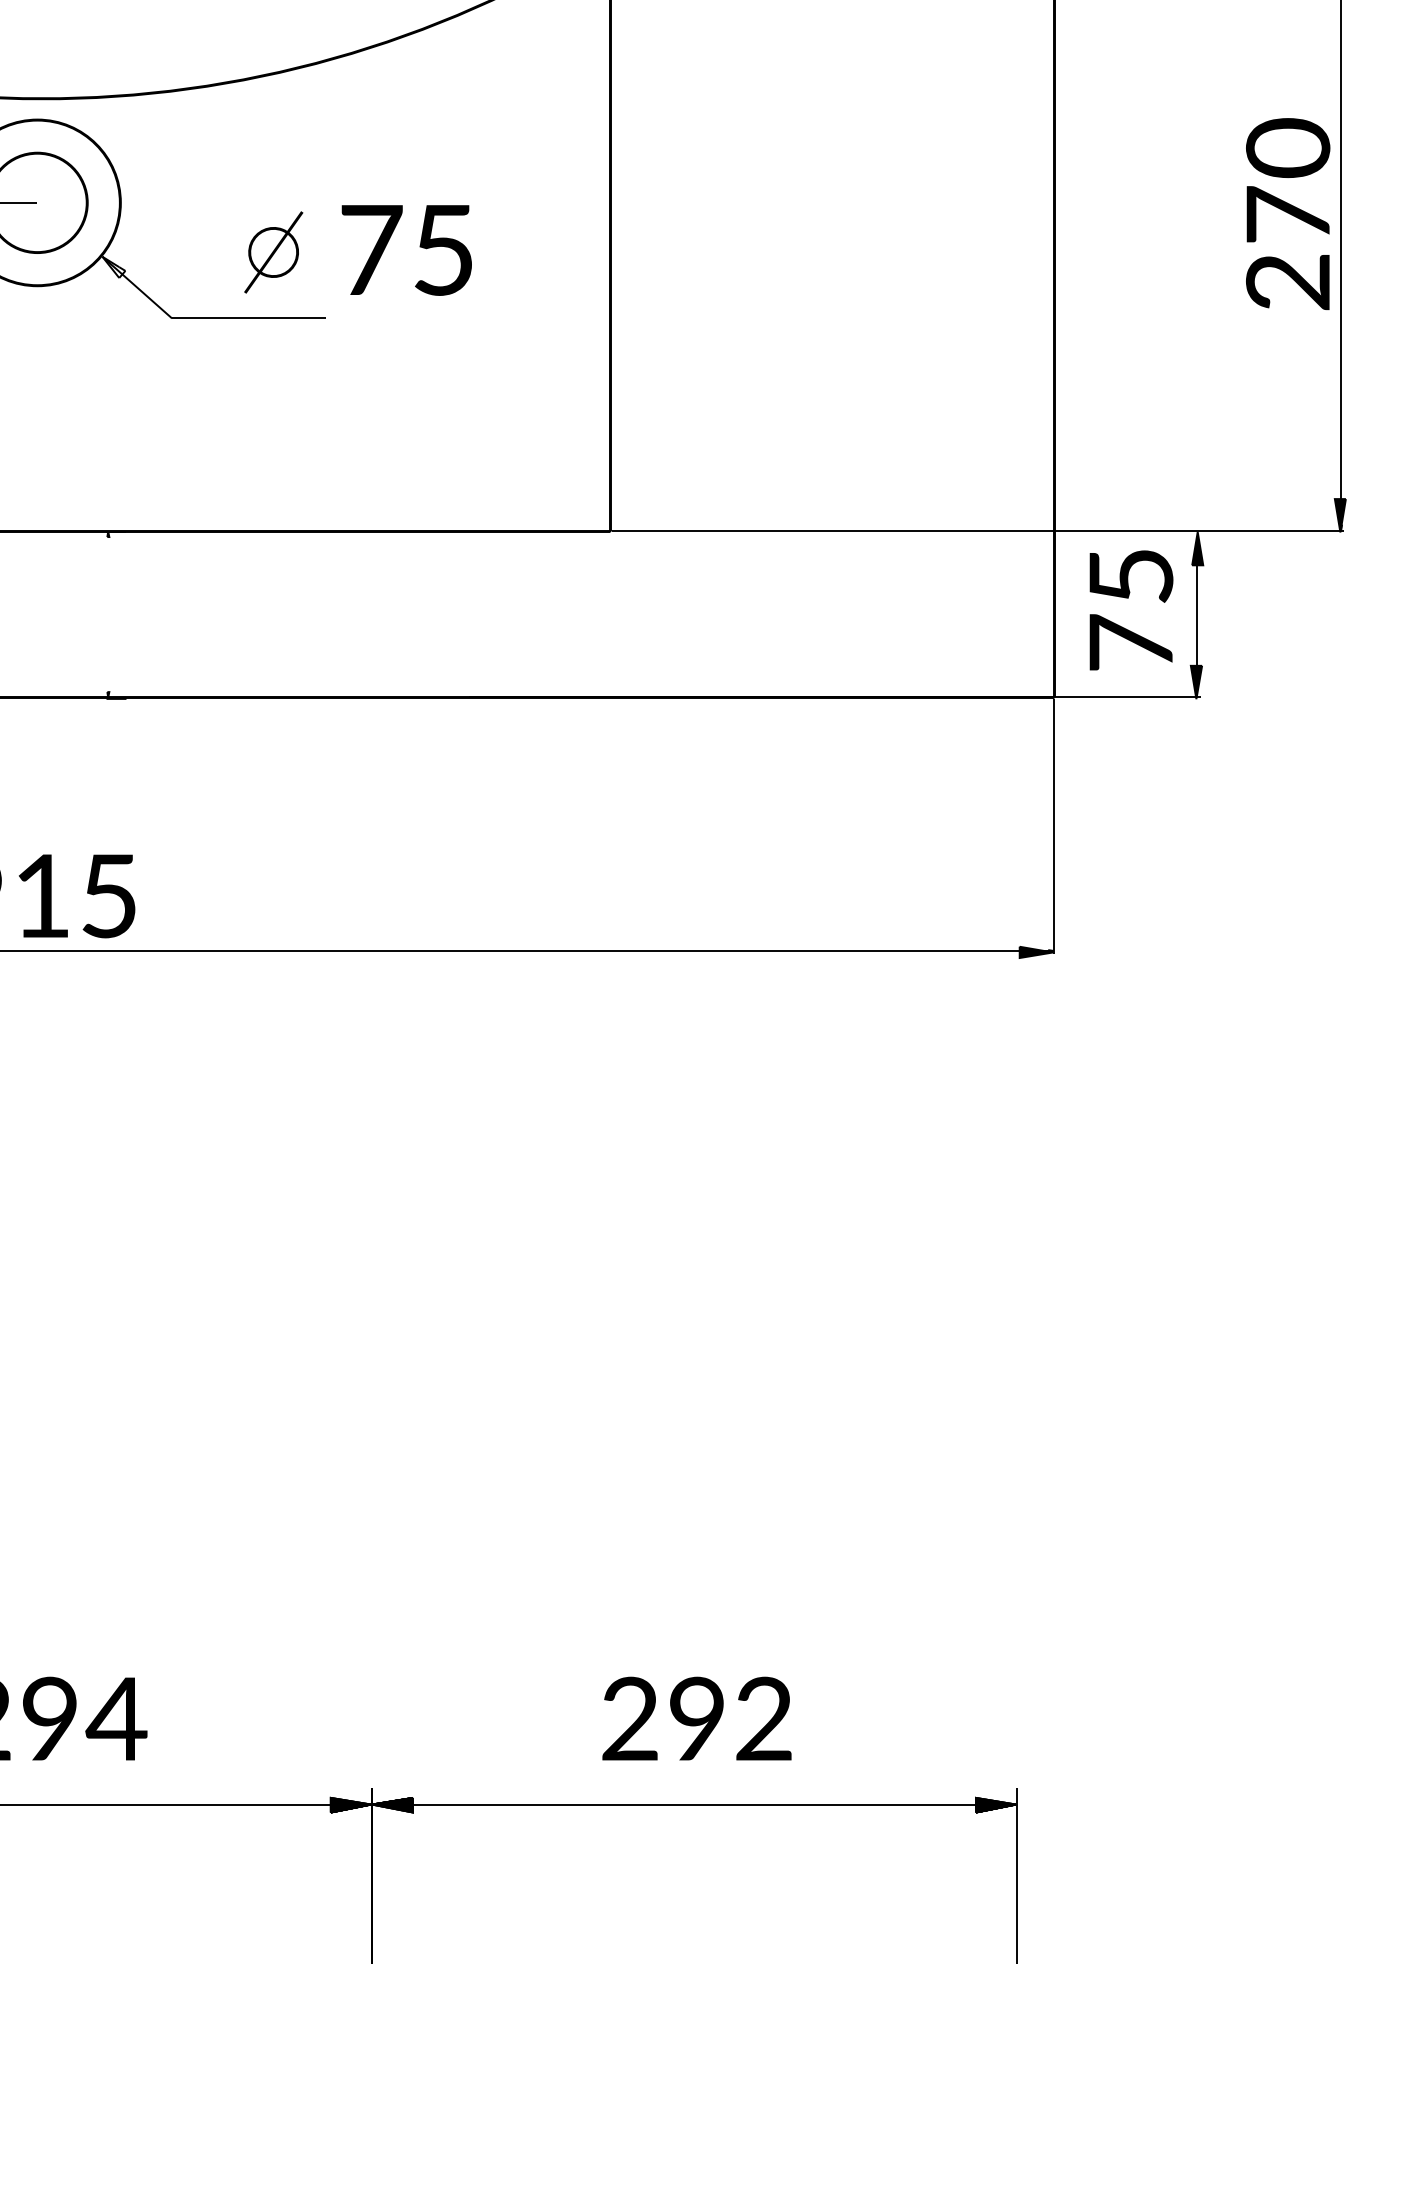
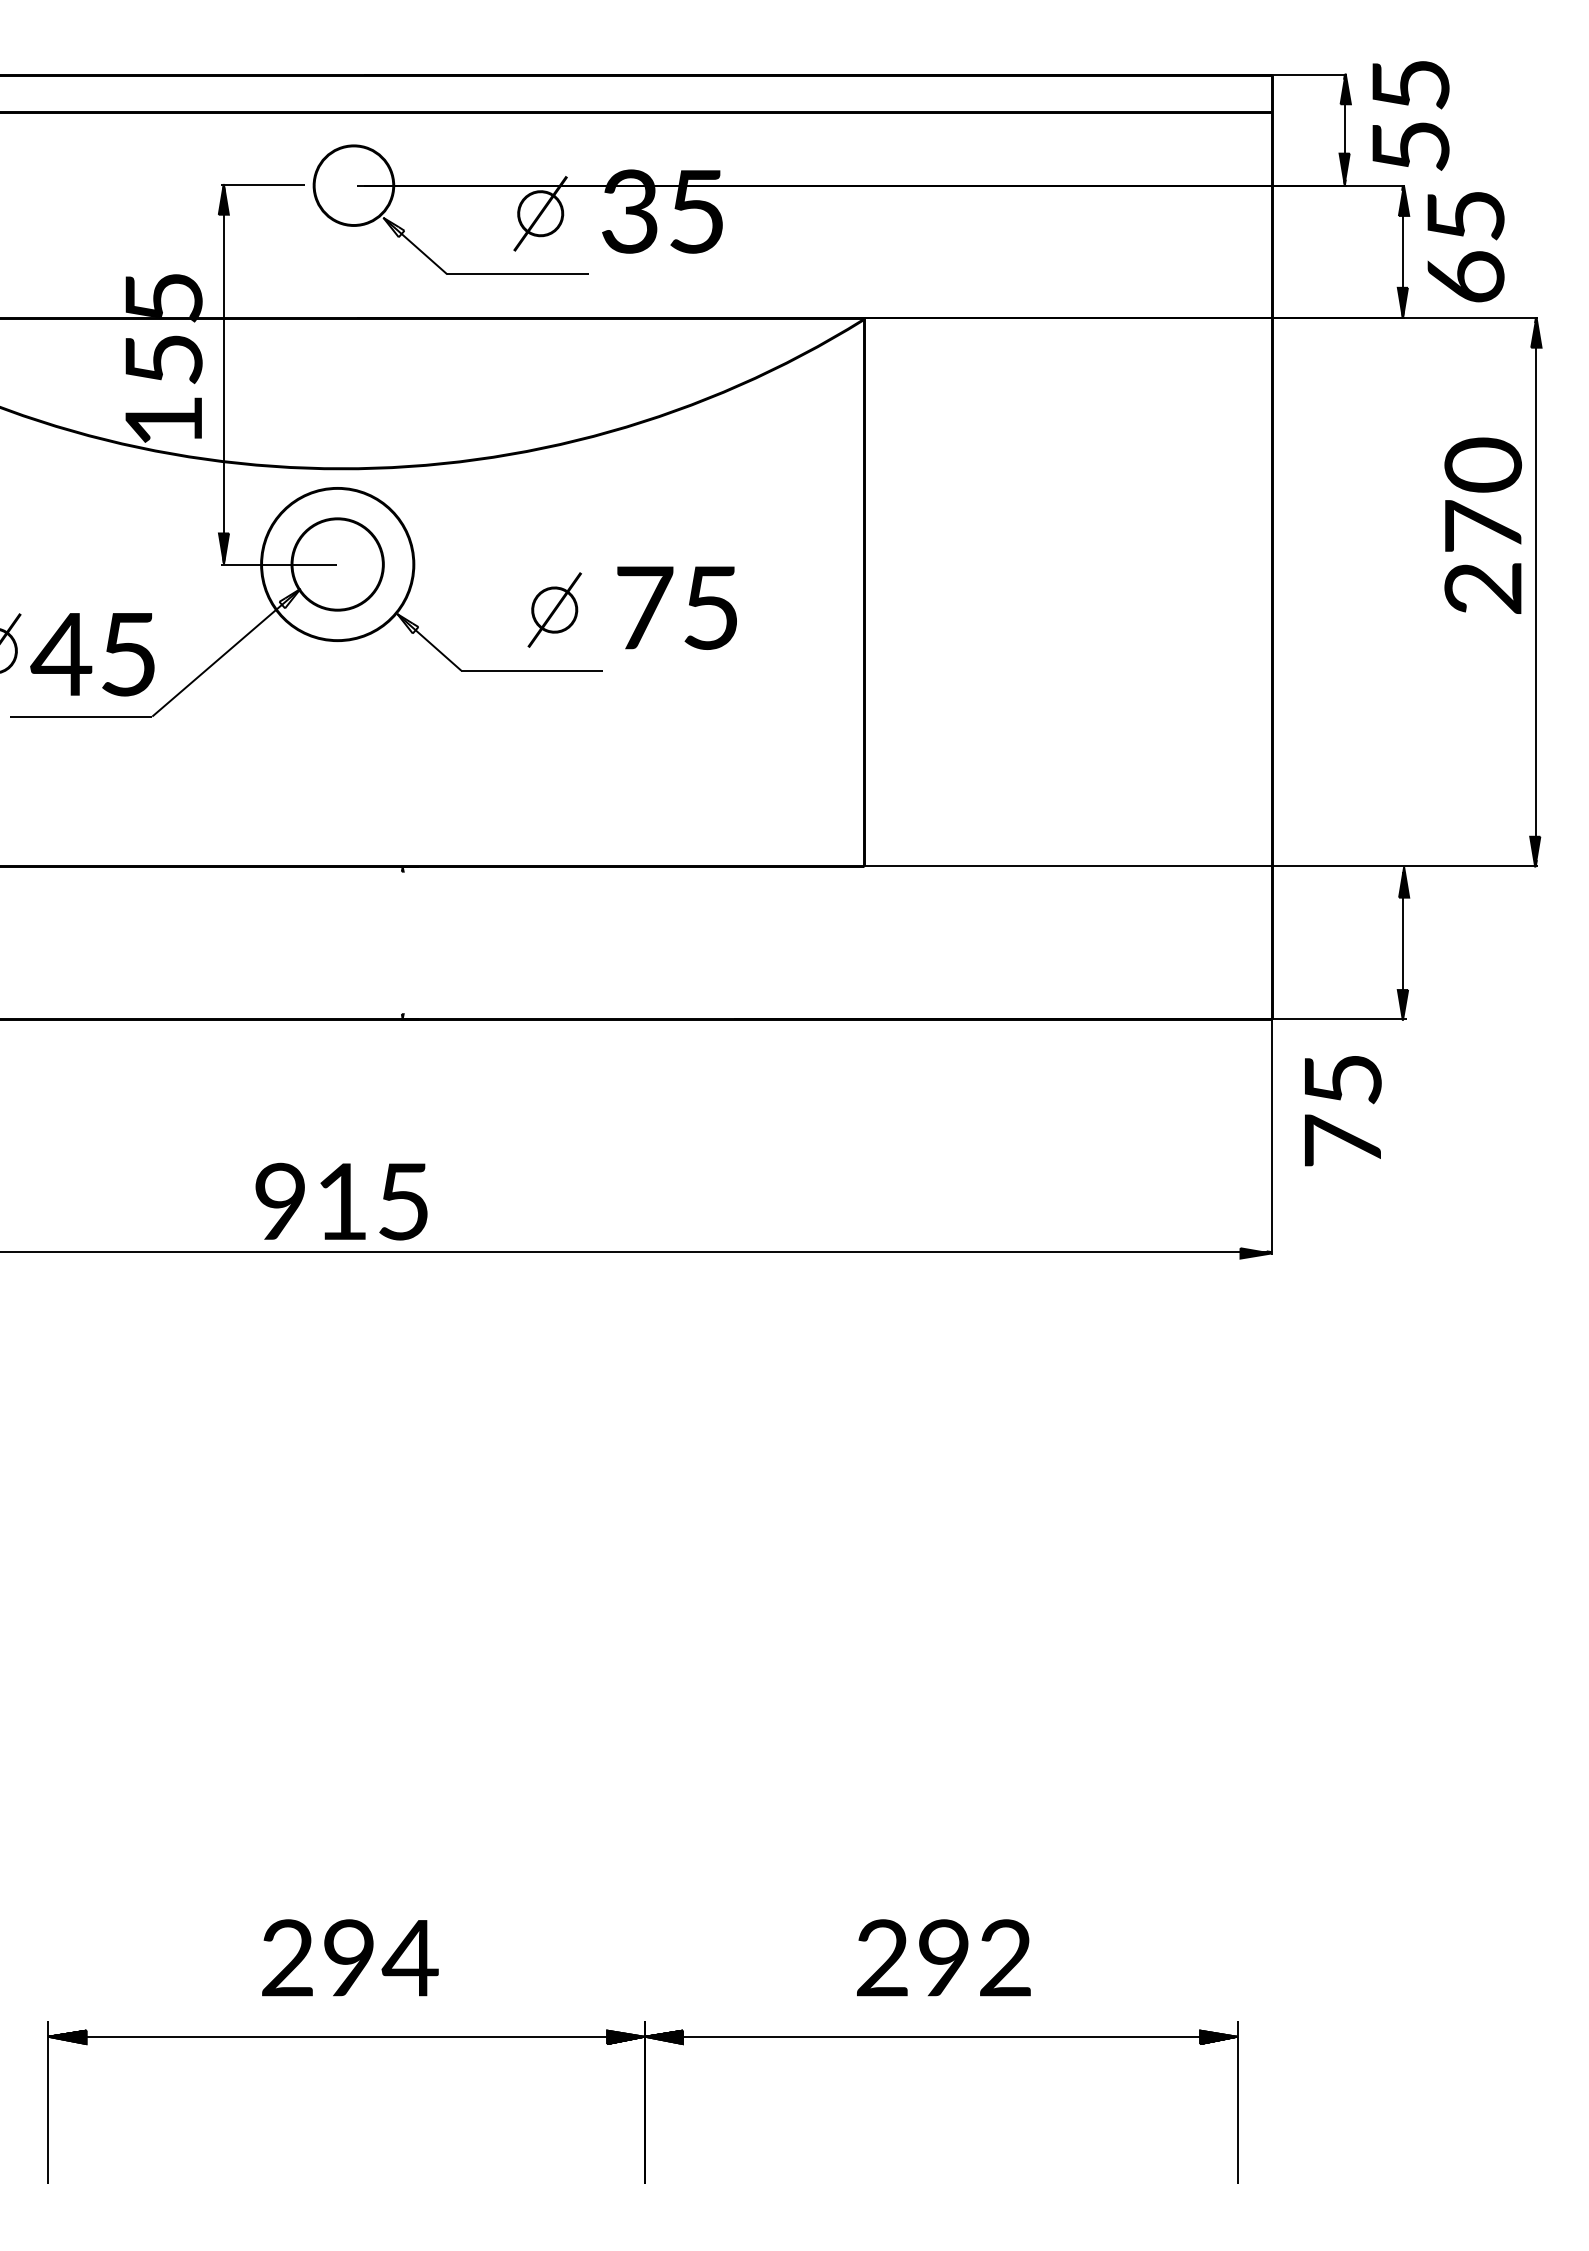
text: (1287, 213) -> (1482, 525), moved
text: (1131, 610) -> (1343, 1111), moved

